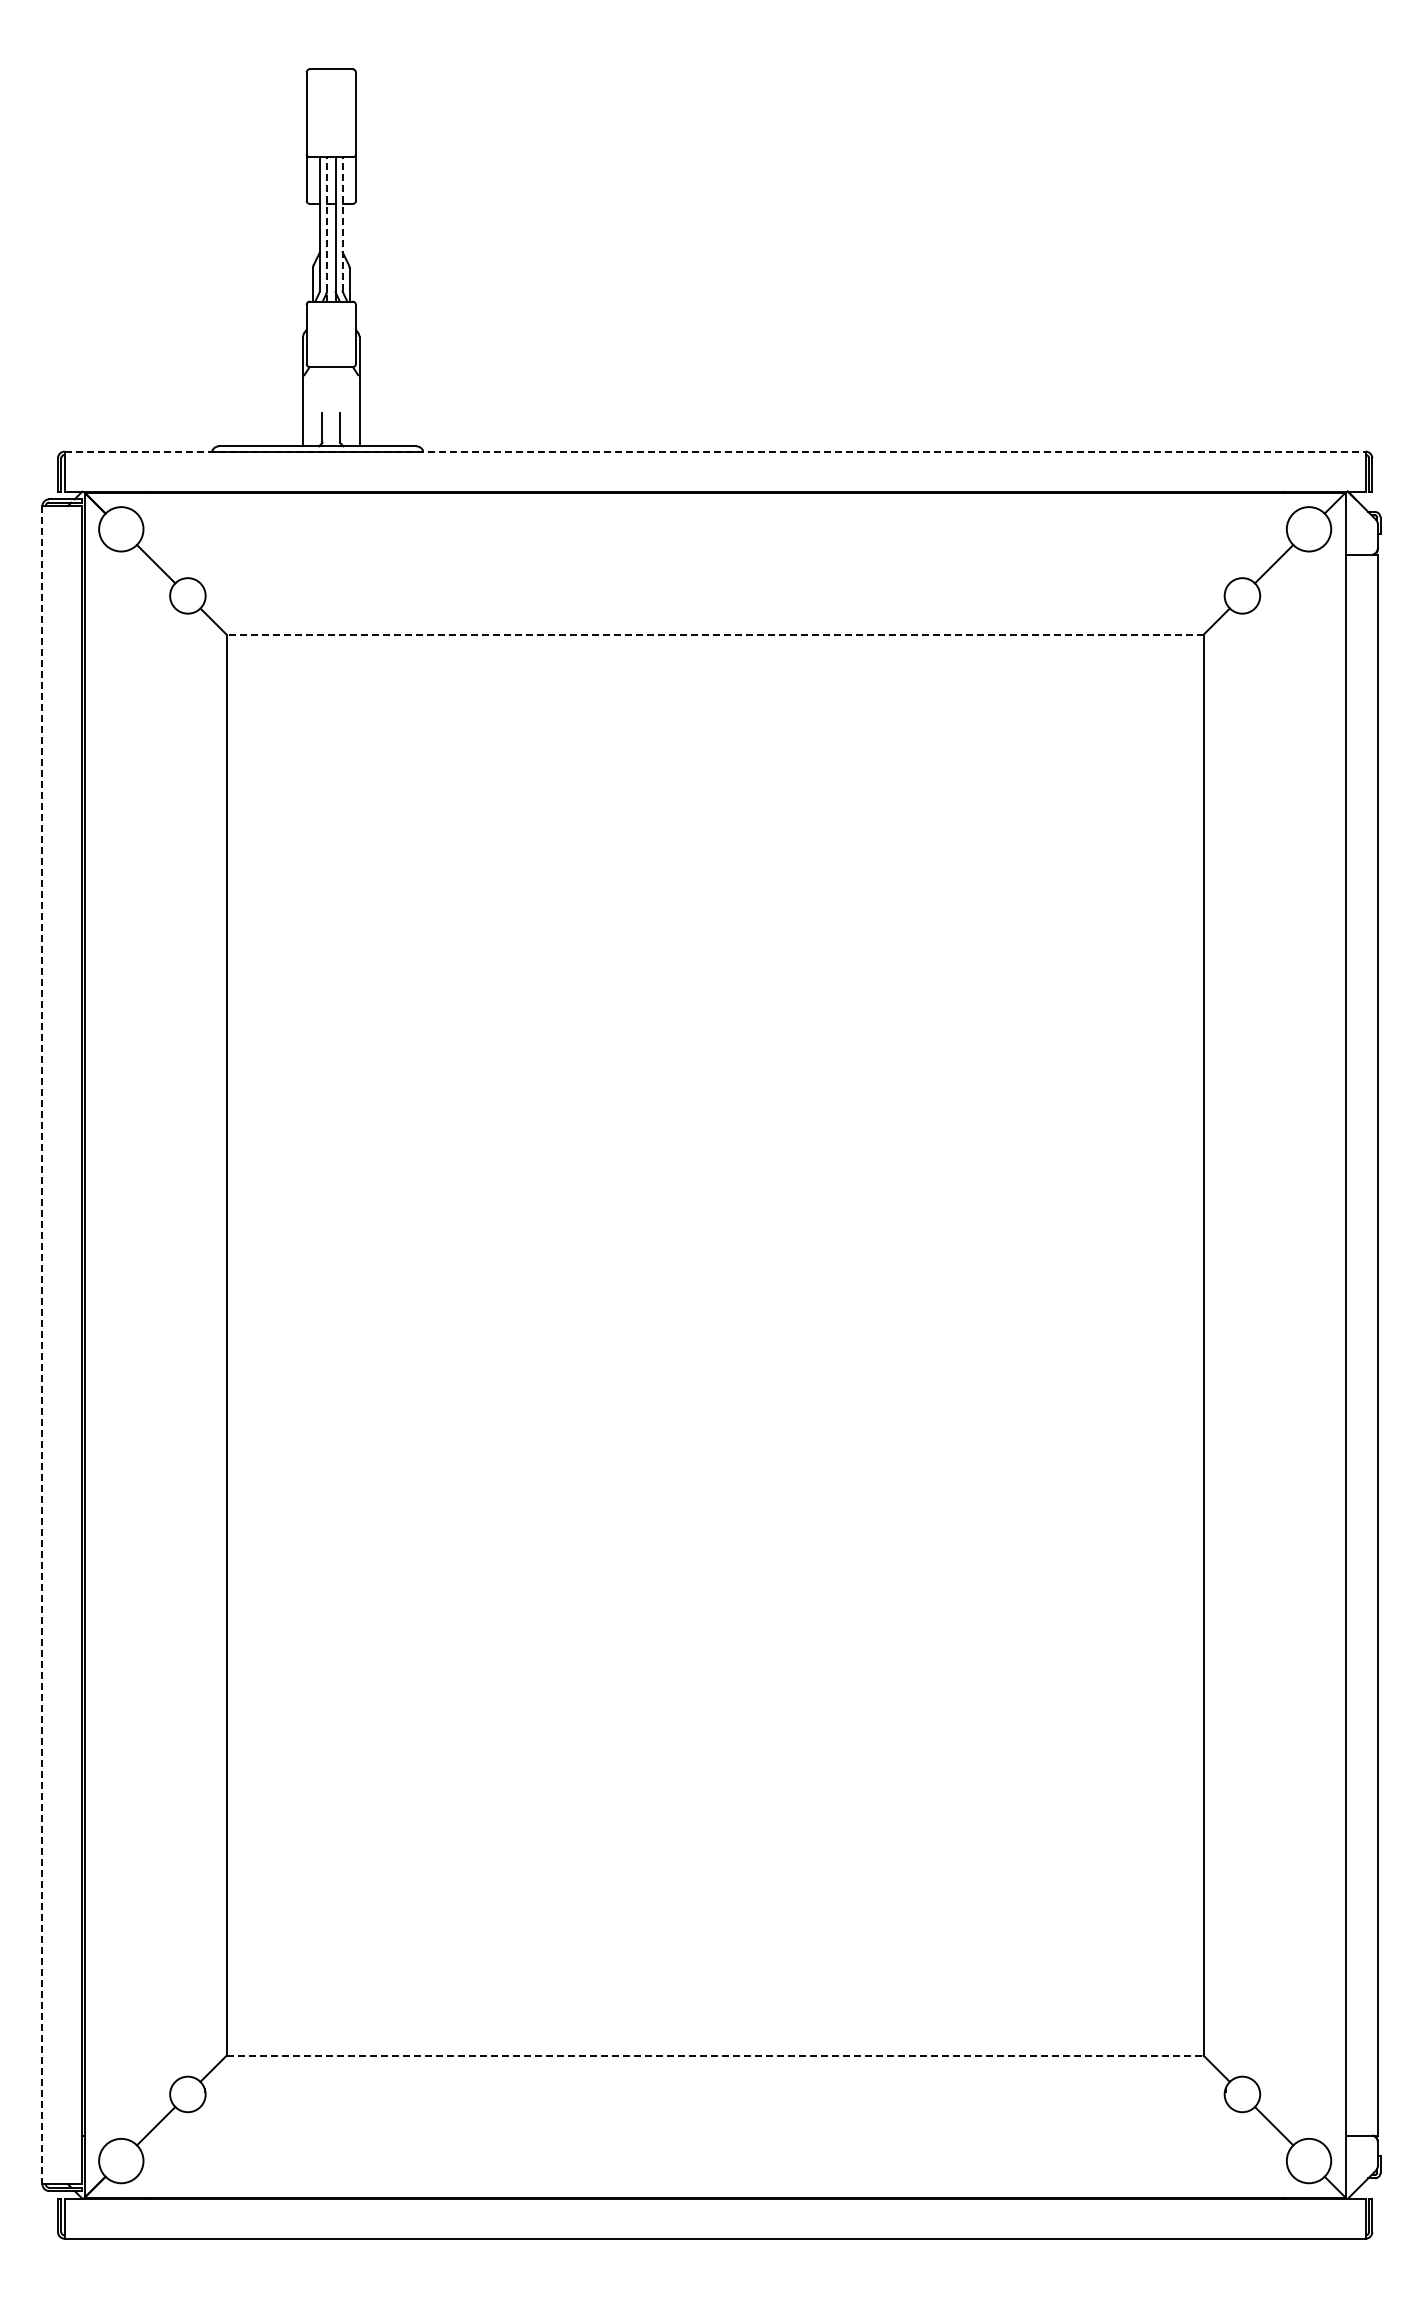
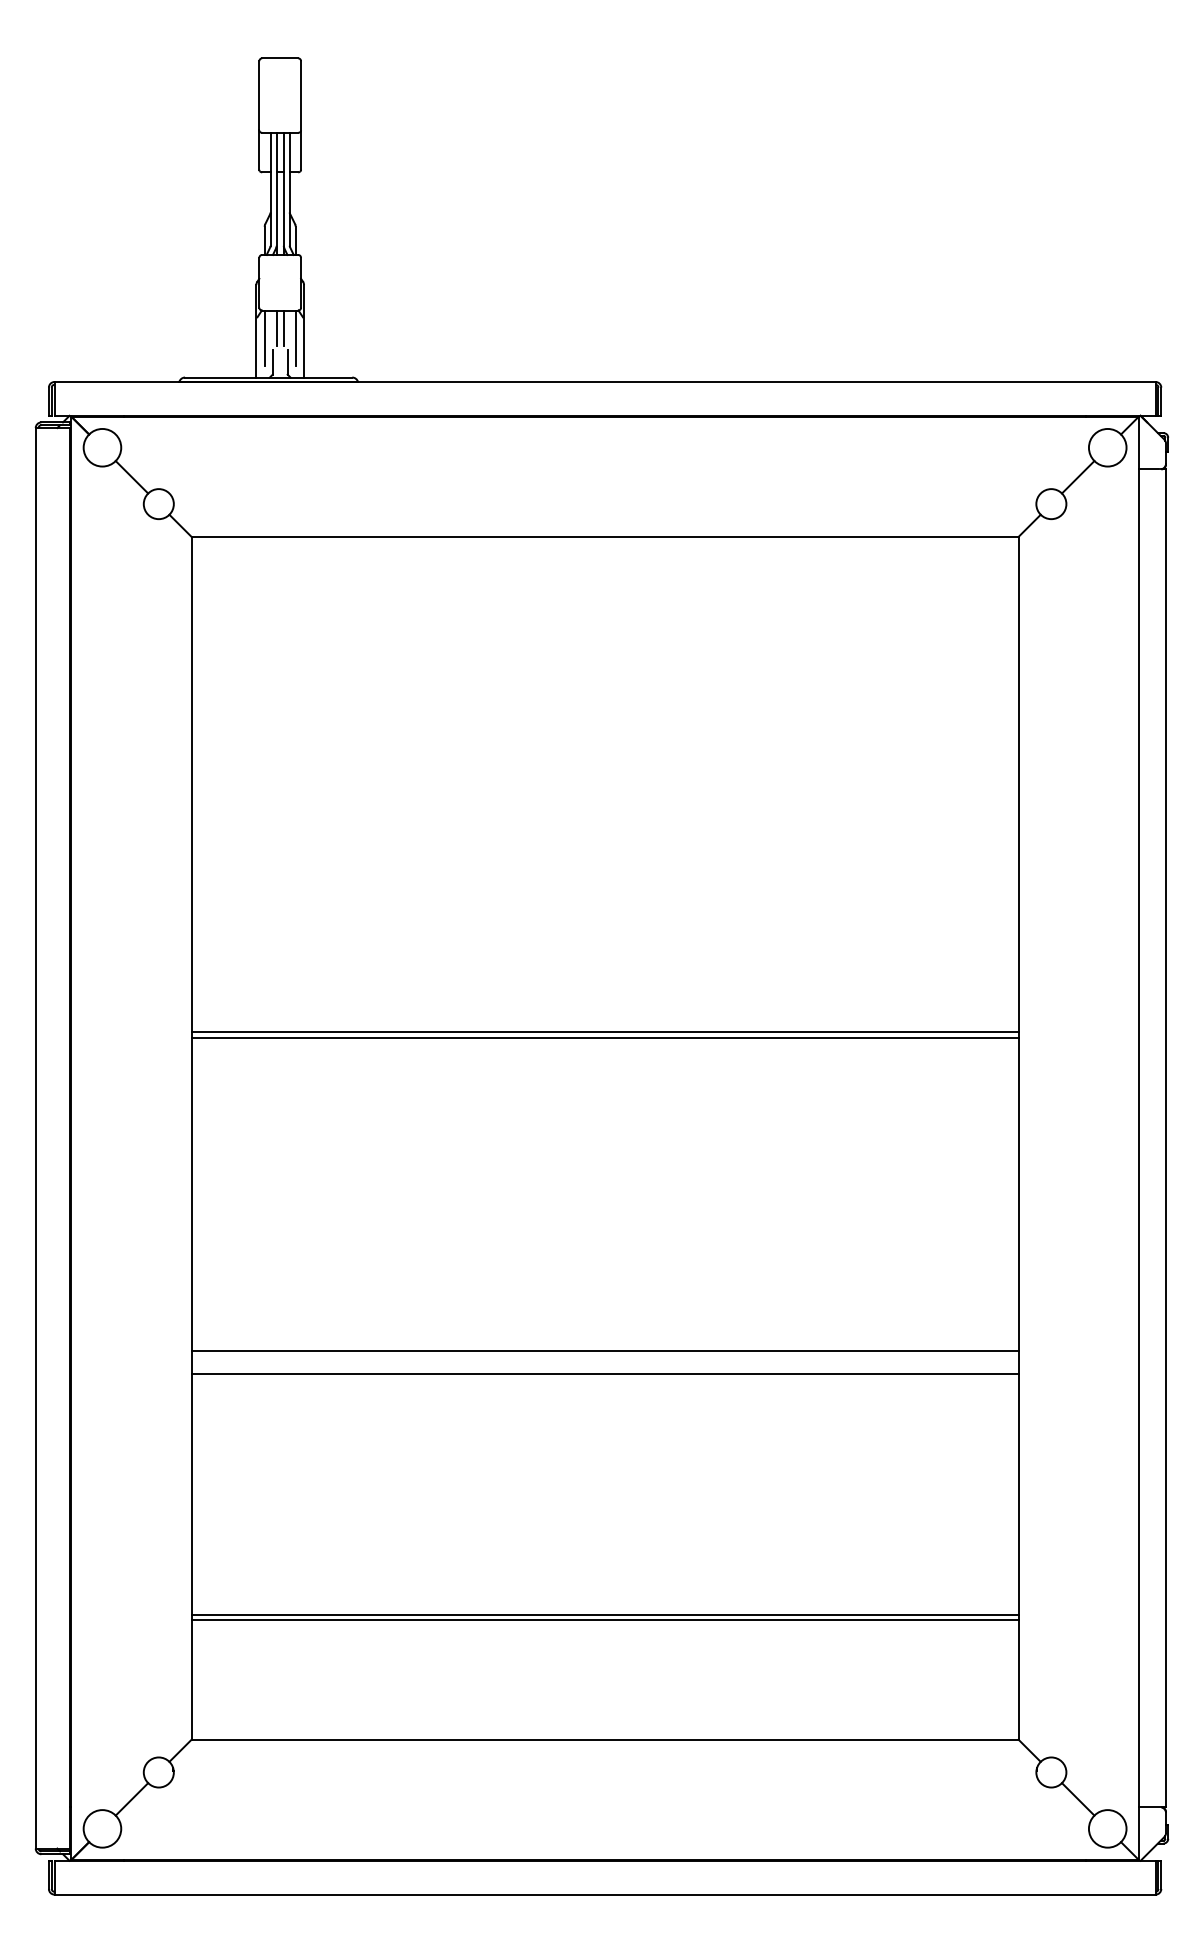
line: (342, 223) -> (289, 188), dashed -> solid
line: (327, 228) -> (276, 193), dashed -> solid
line: (327, 388) -> (276, 328), added
line: (335, 388) -> (283, 328), added
line: (312, 400) -> (264, 338), added
line: (349, 400) -> (295, 338), added
line: (715, 451) -> (605, 381), dashed -> solid
line: (714, 634) -> (604, 536), dashed -> solid
line: (714, 1219) -> (604, 1031), added
line: (714, 1226) -> (604, 1037), added
line: (42, 1345) -> (35, 1138), dashed -> solid
line: (714, 1596) -> (604, 1351), added
line: (714, 1623) -> (604, 1373), added
line: (714, 1907) -> (604, 1614), added
line: (714, 1914) -> (604, 1620), added
line: (715, 2055) -> (605, 1739), dashed -> solid

